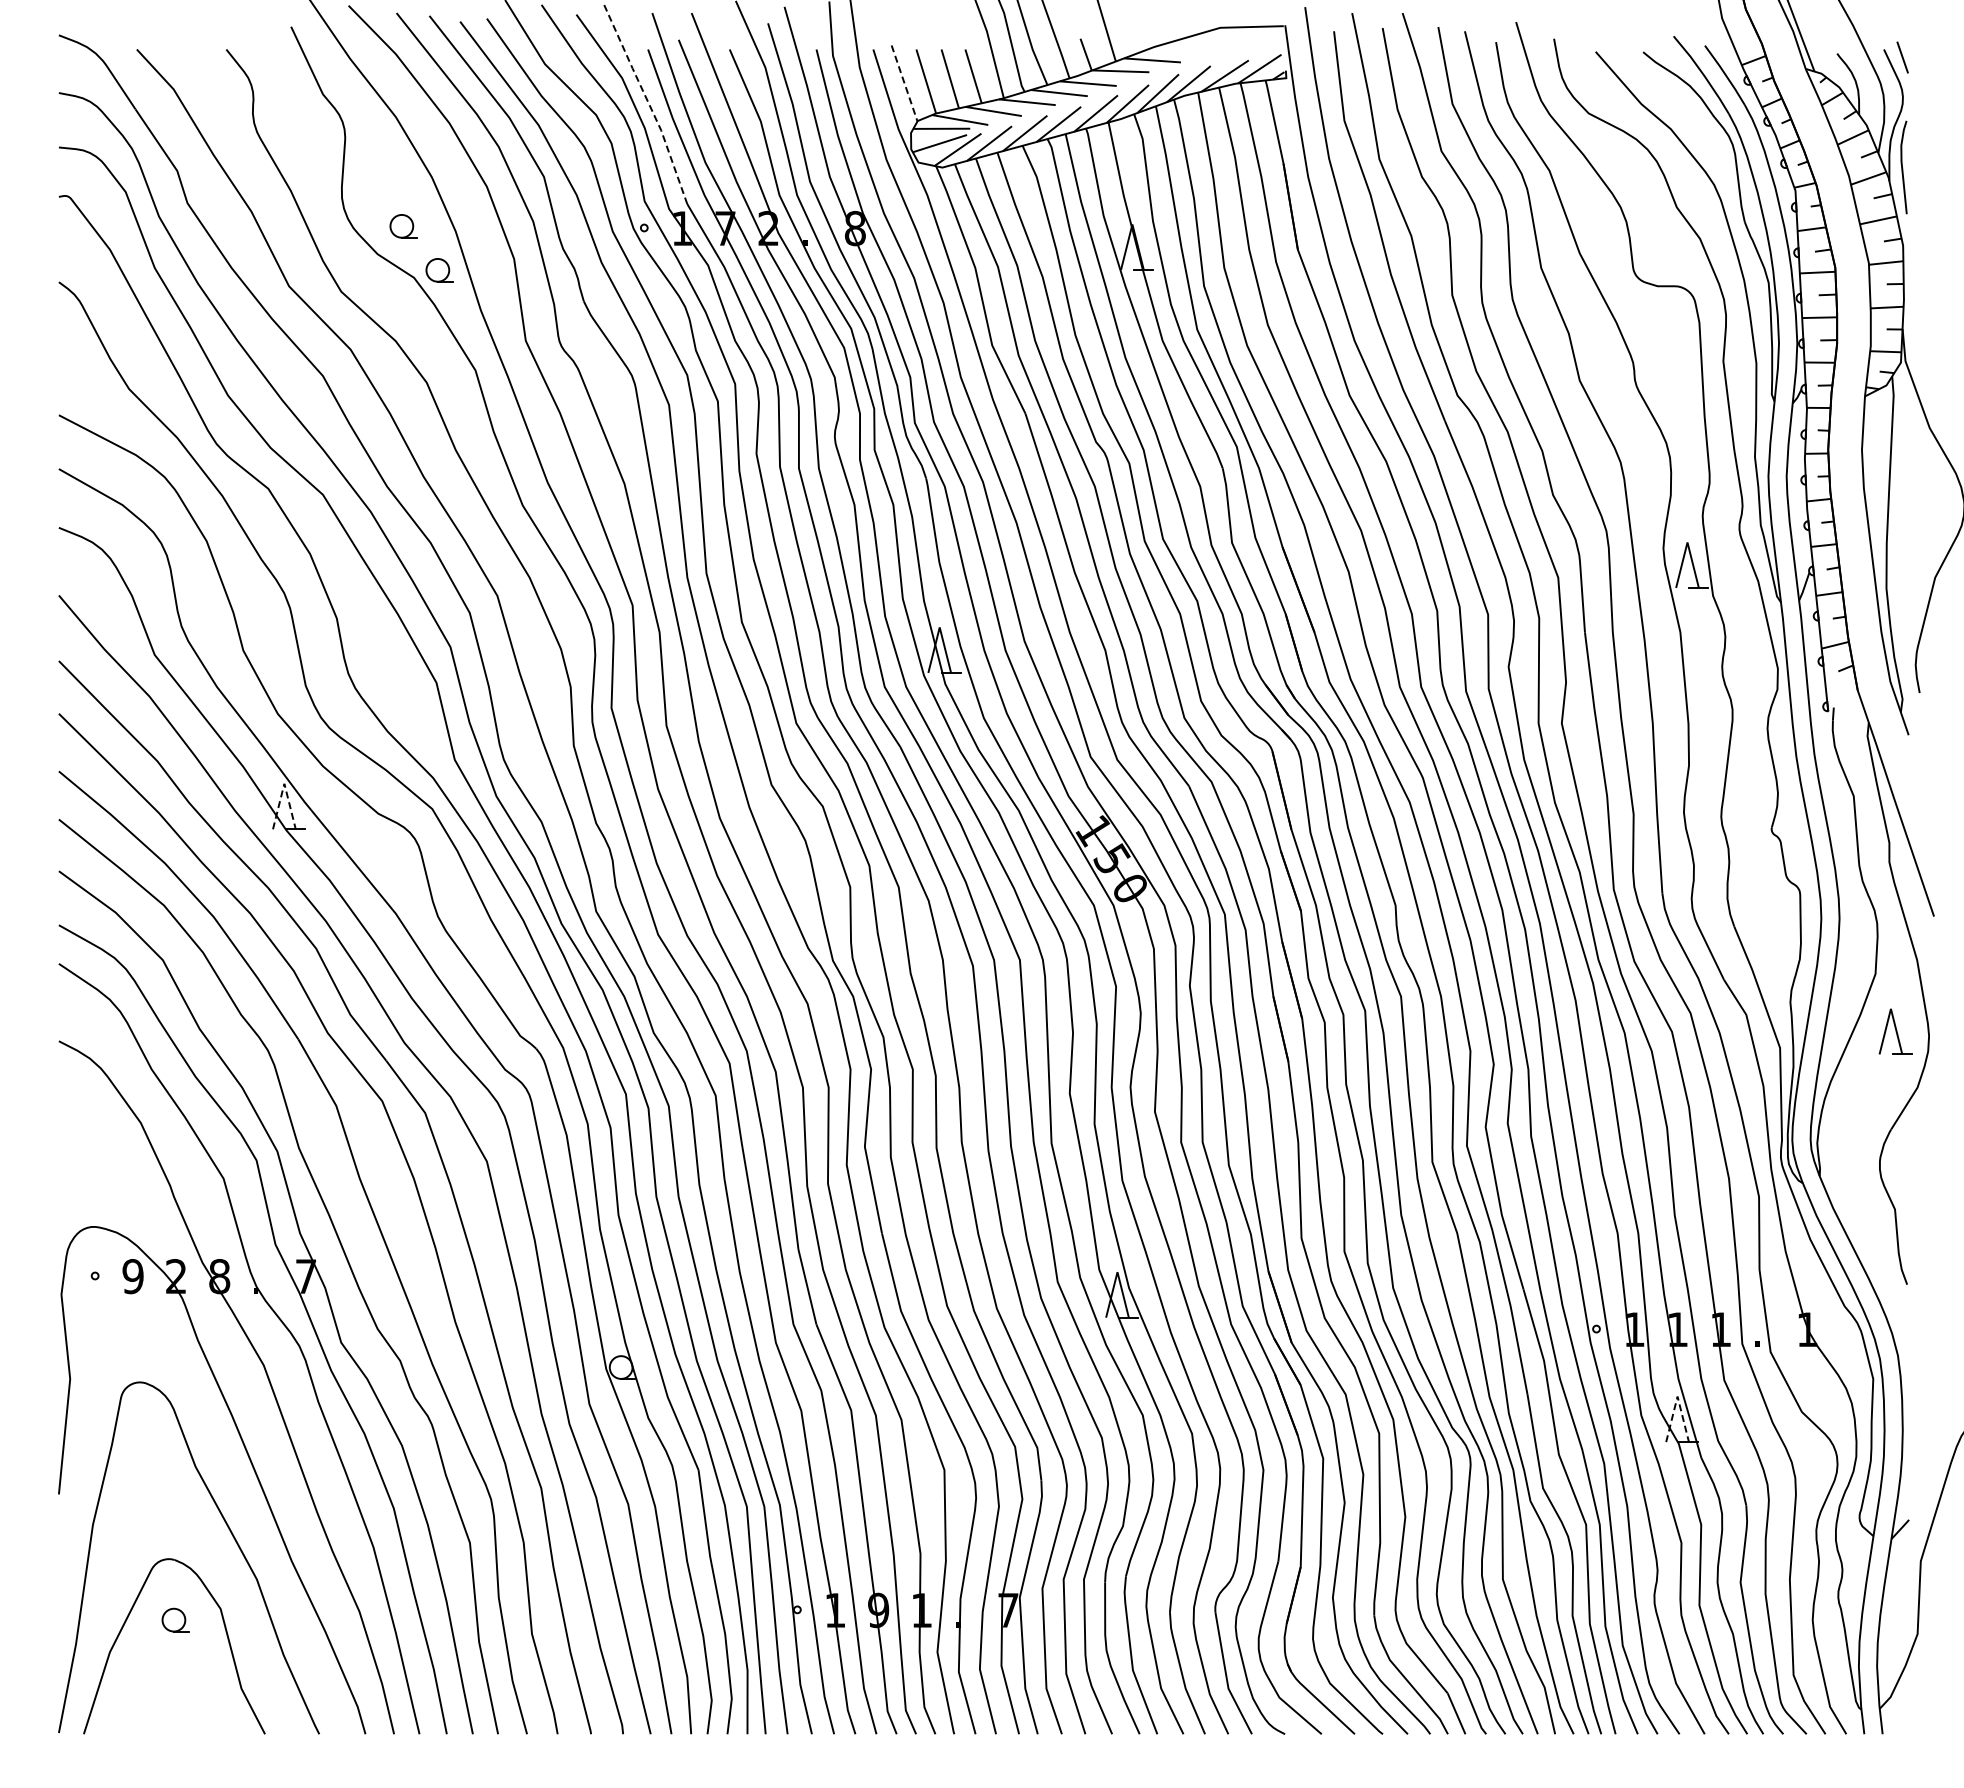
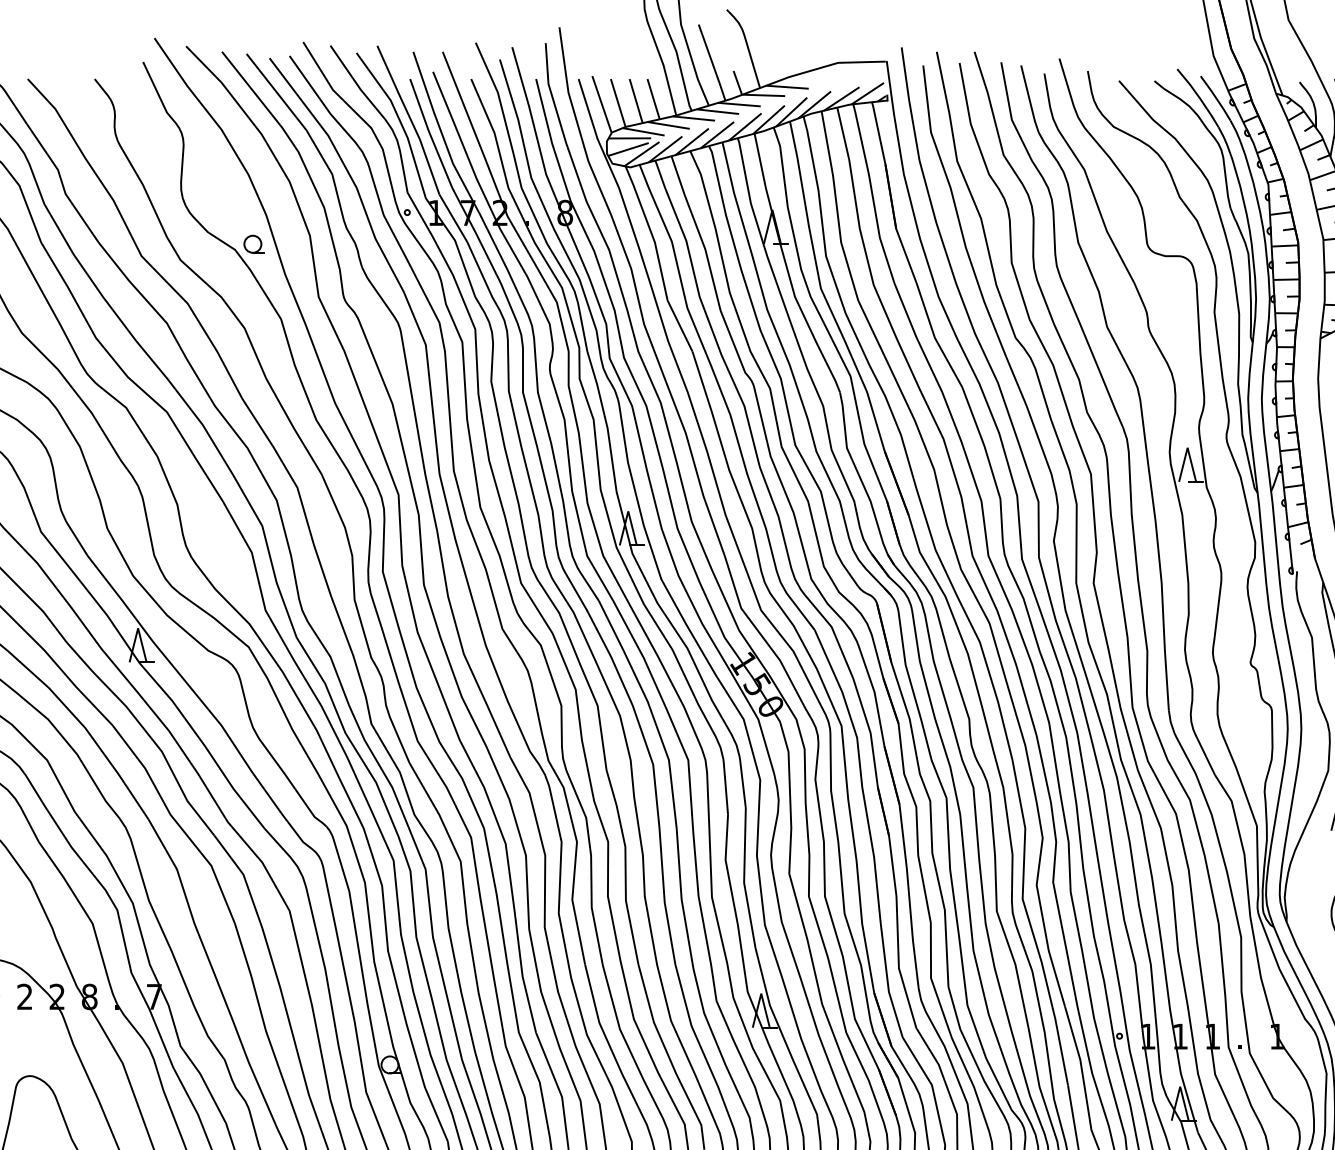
line: (904, 83) -> (601, 104), dashed -> solid
line: (648, 103) -> (410, 119), dashed -> solid
part: (403, 226) -> (227, 211), removed
line: (284, 783) -> (138, 628), dashed -> solid
text: (132, 1276) -> (24, 996), 9 -> 2
line: (1677, 1396) -> (1180, 1086), dashed -> solid

